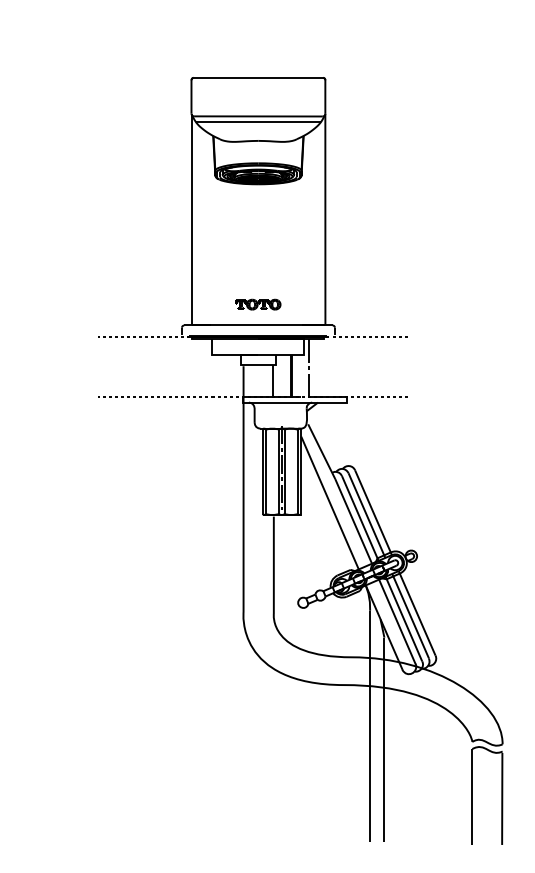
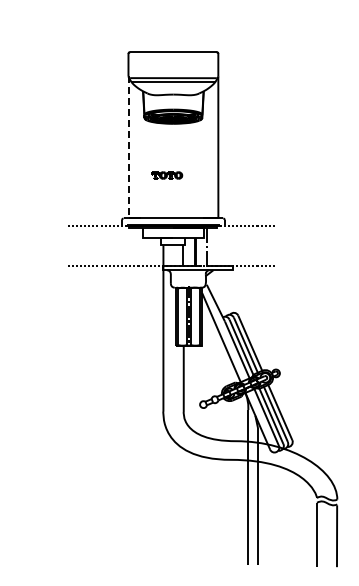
line: (191, 219) -> (128, 147), solid -> dashed
part: (258, 304) -> (167, 175), moved

